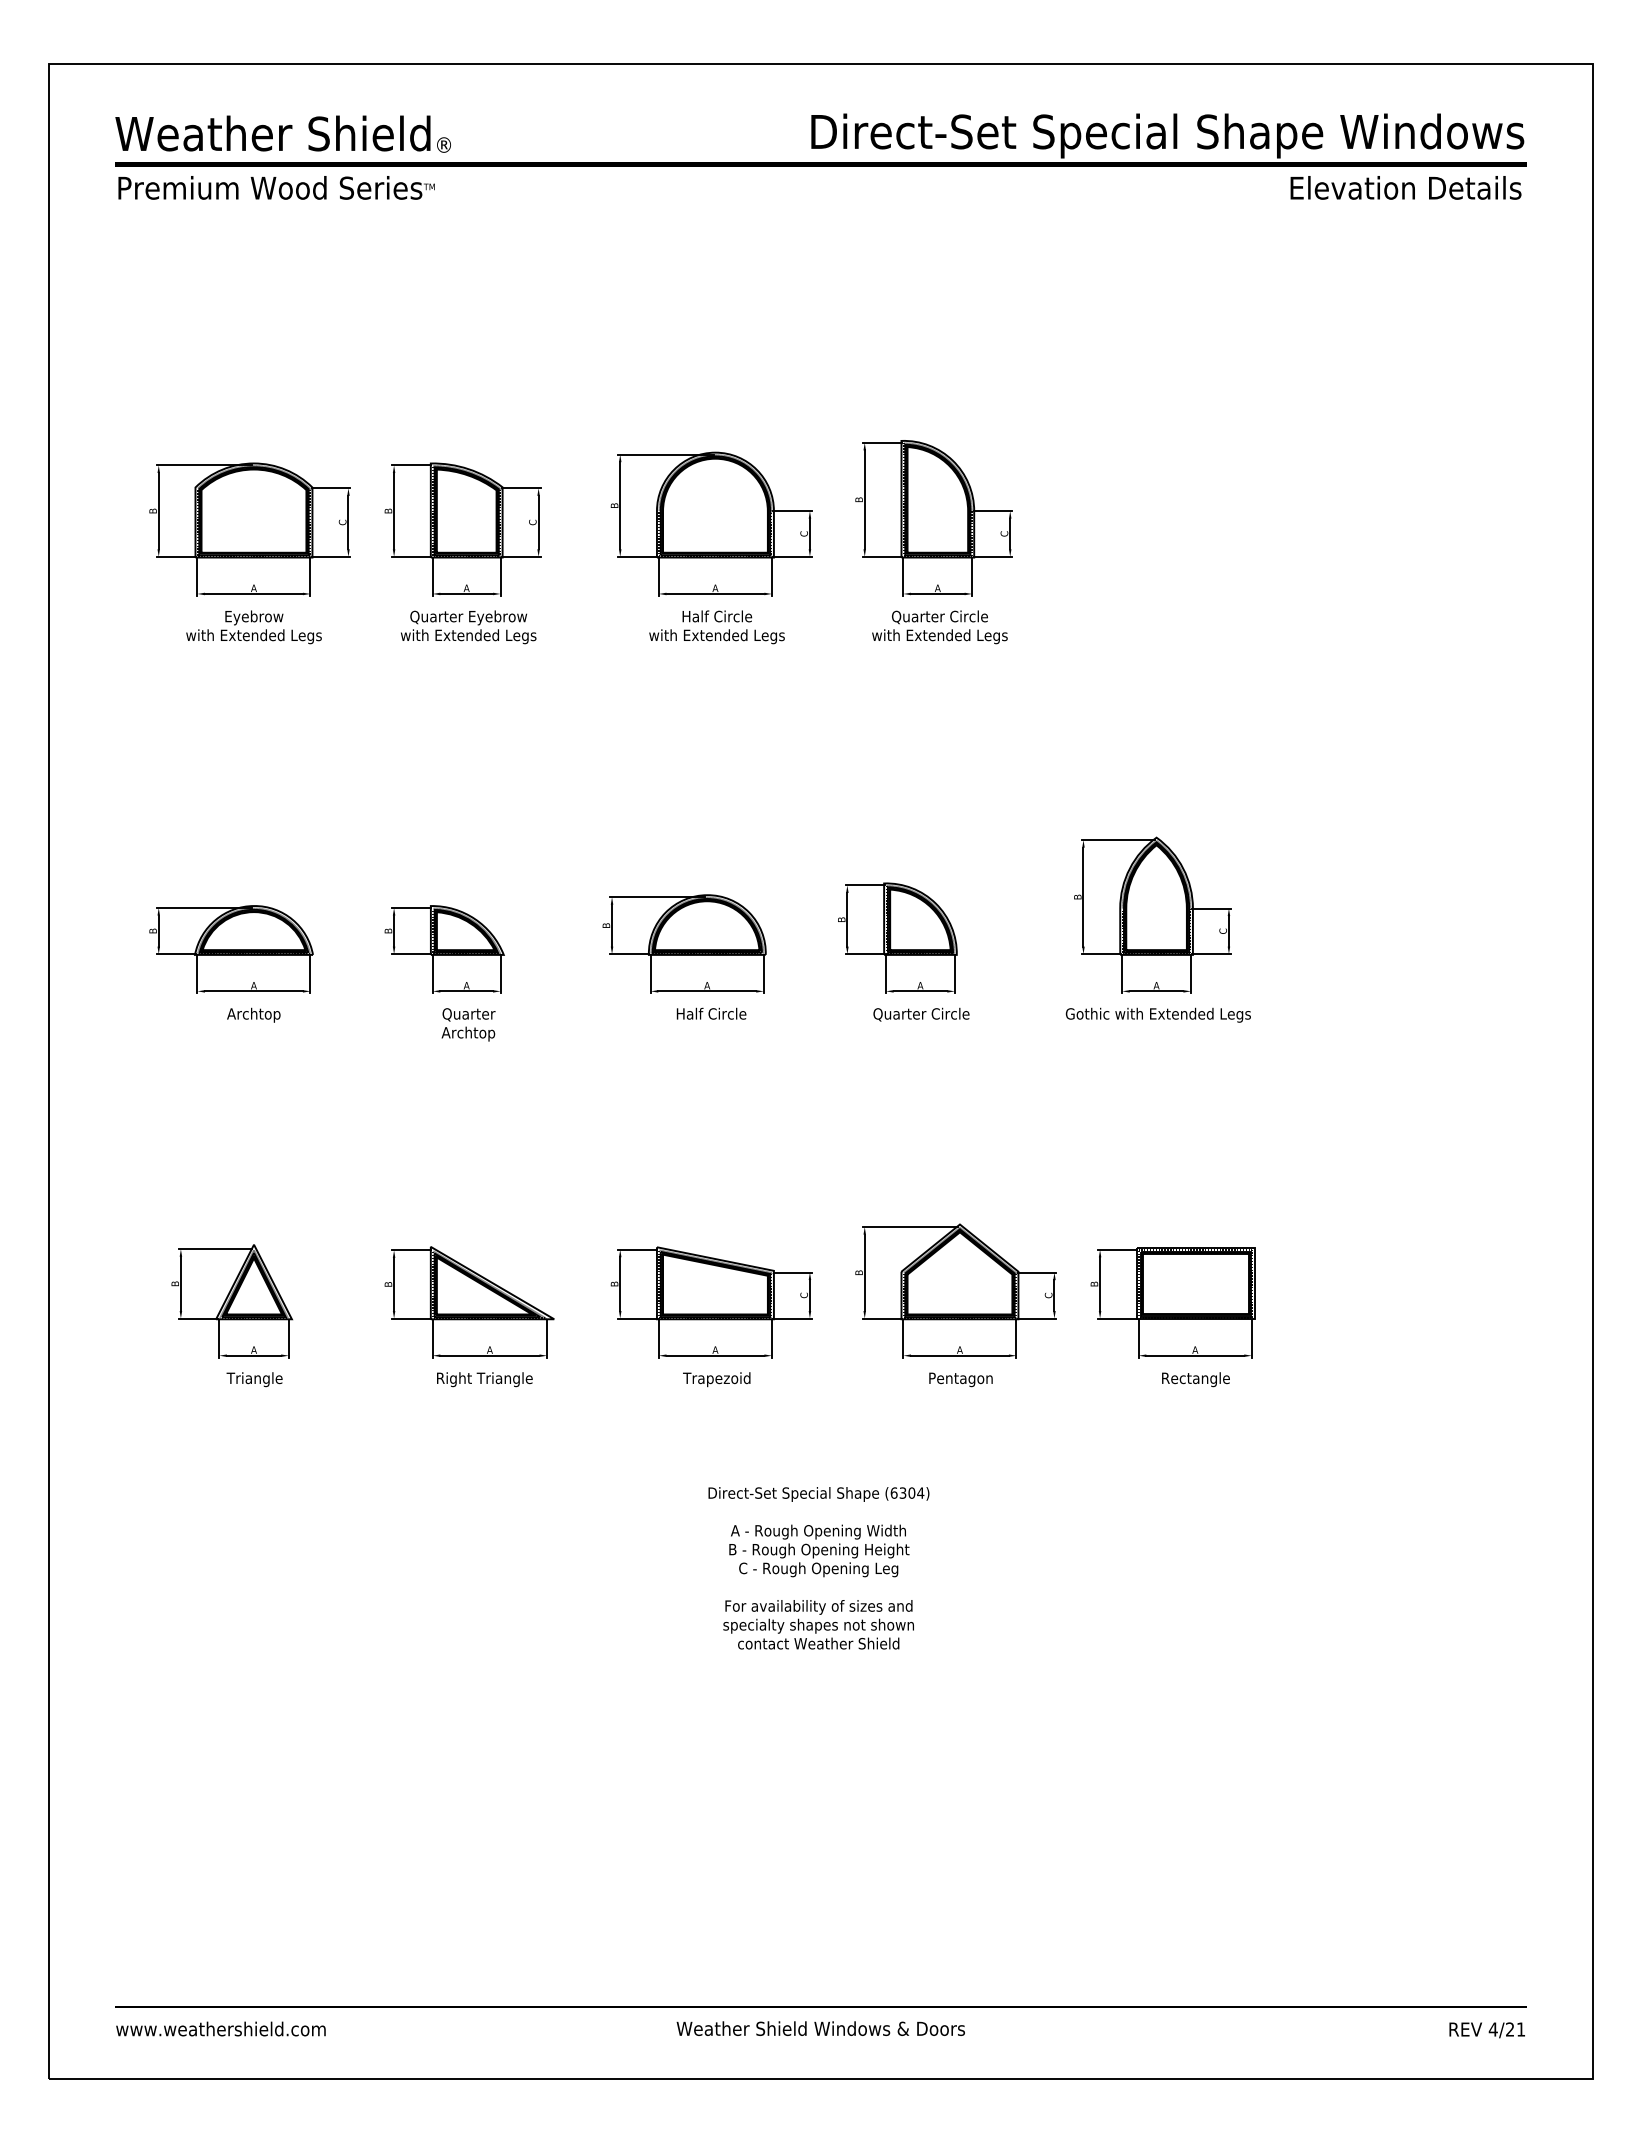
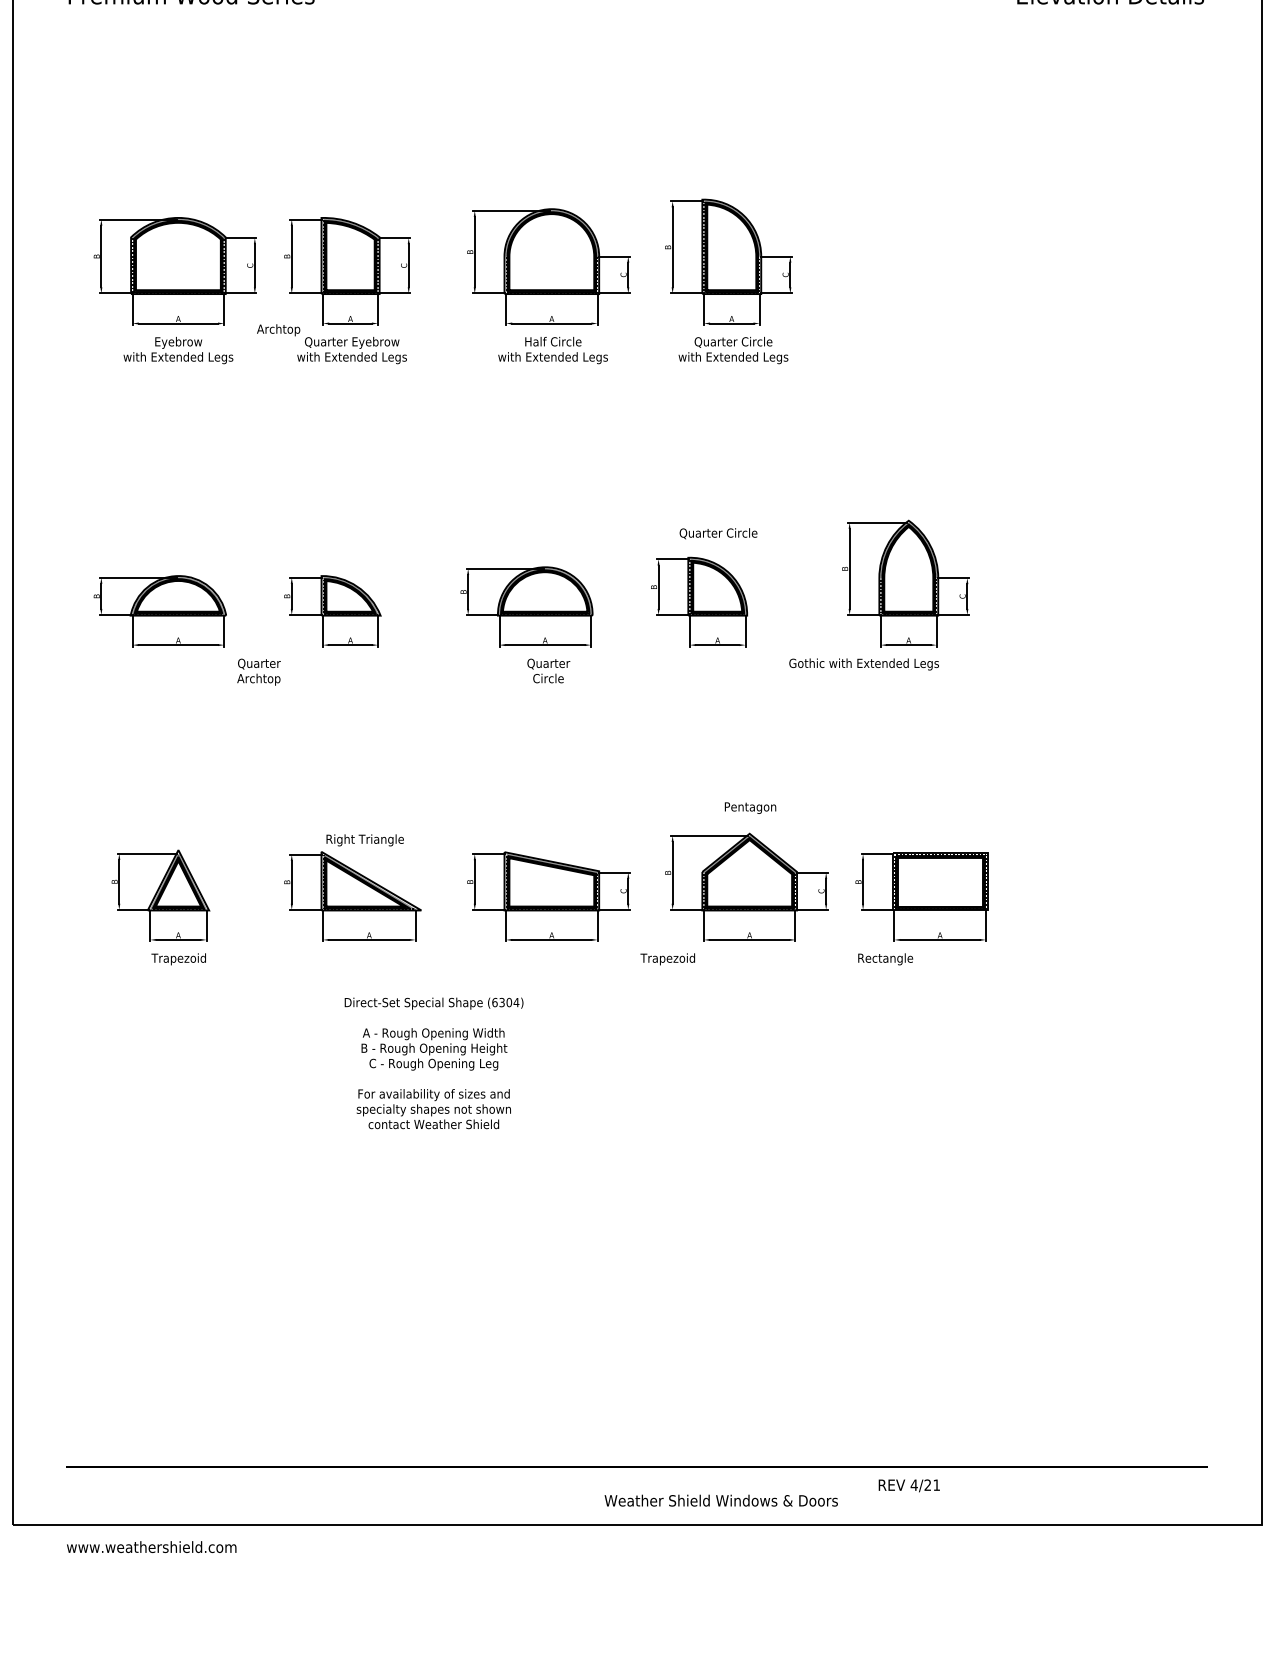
text: (253, 1014) -> (278, 329), moved
text: (921, 1014) -> (718, 533), moved
text: (1157, 1014) -> (863, 663), moved
text: (711, 1022) -> (548, 670), Half Circle -> Quarter Circle
text: (468, 1024) -> (258, 671), moved
text: (254, 1379) -> (178, 959), Triangle -> Trapezoid
text: (484, 1379) -> (364, 840), moved
text: (716, 1379) -> (667, 959), moved
text: (960, 1379) -> (750, 807), moved
text: (1195, 1379) -> (885, 959), moved
text: (818, 1568) -> (433, 1063), moved
text: (220, 2028) -> (151, 1546), moved
text: (820, 2028) -> (720, 1500), moved
text: (1486, 2030) -> (908, 1485), moved

